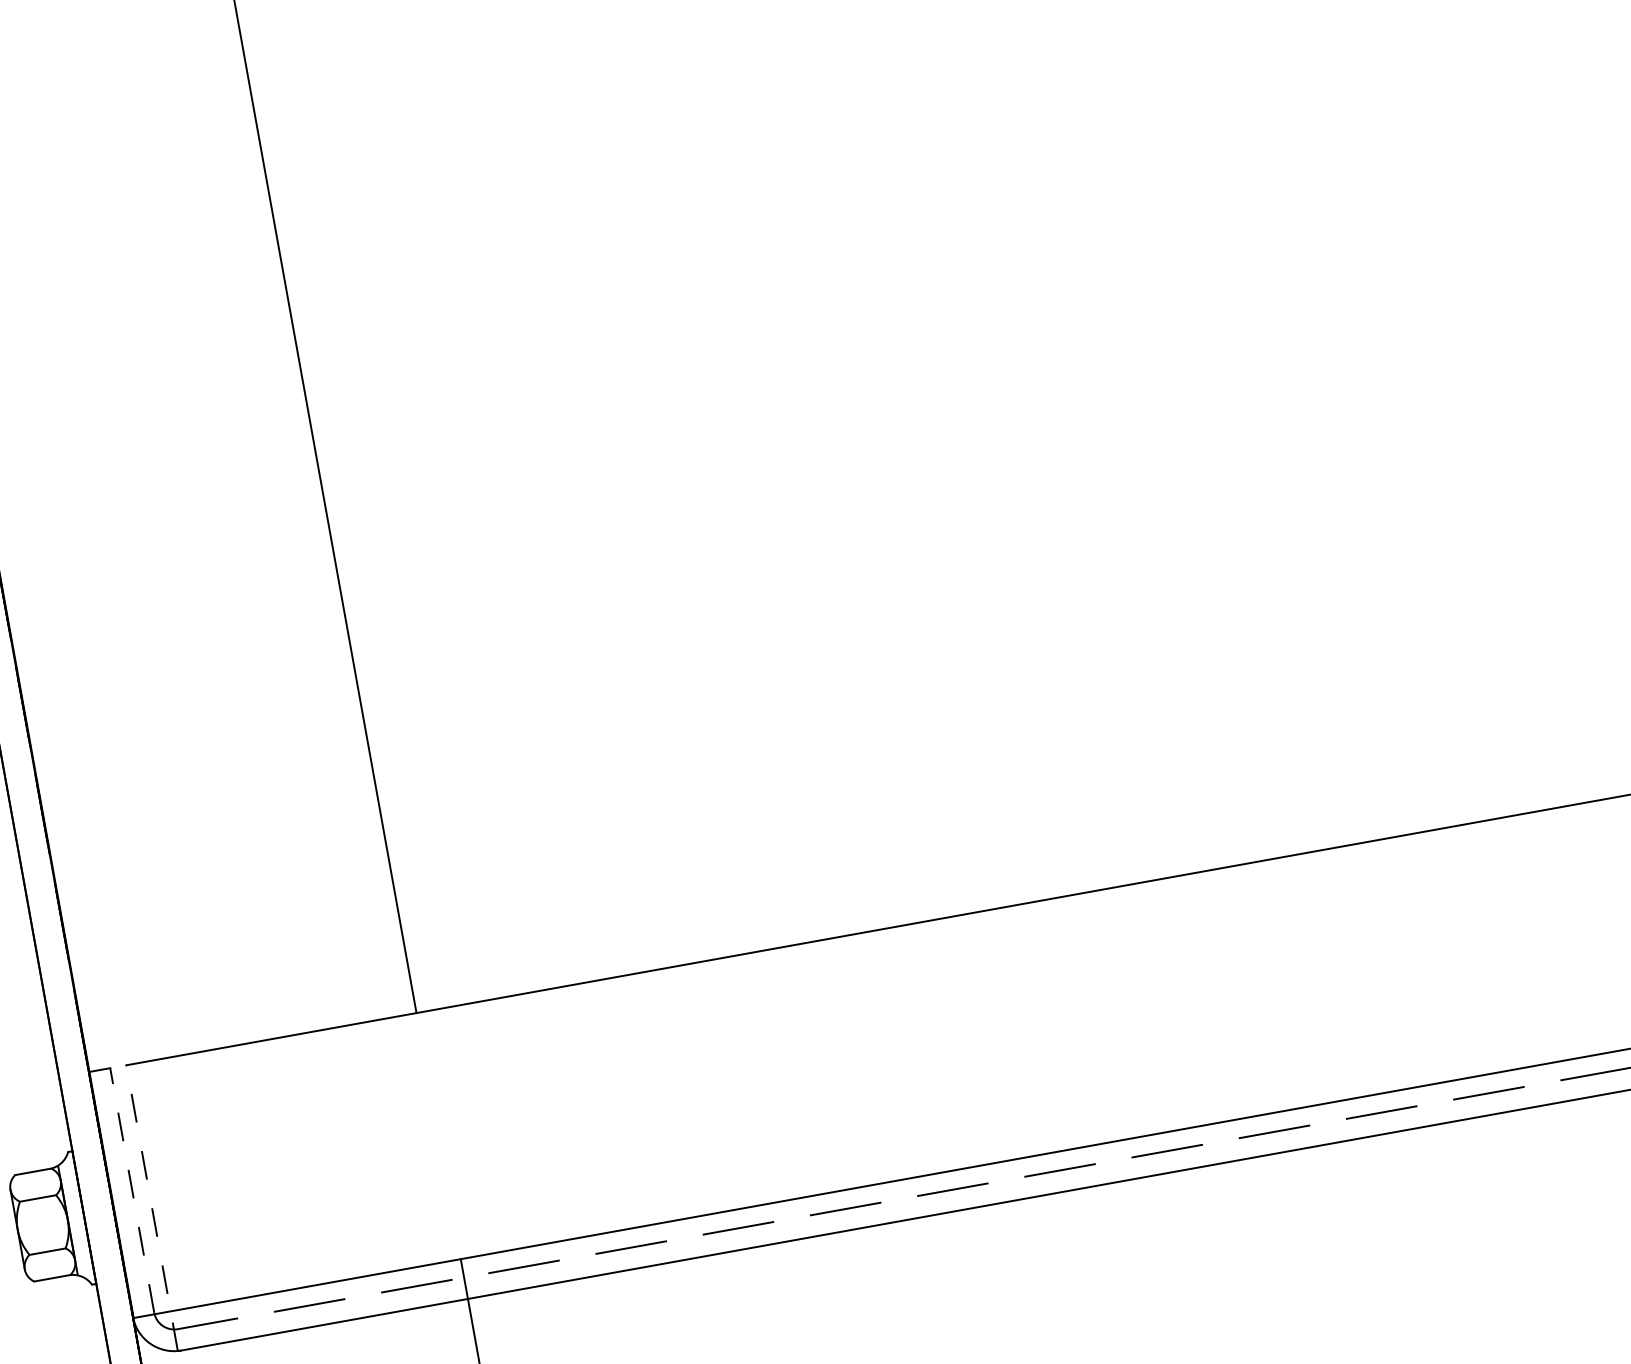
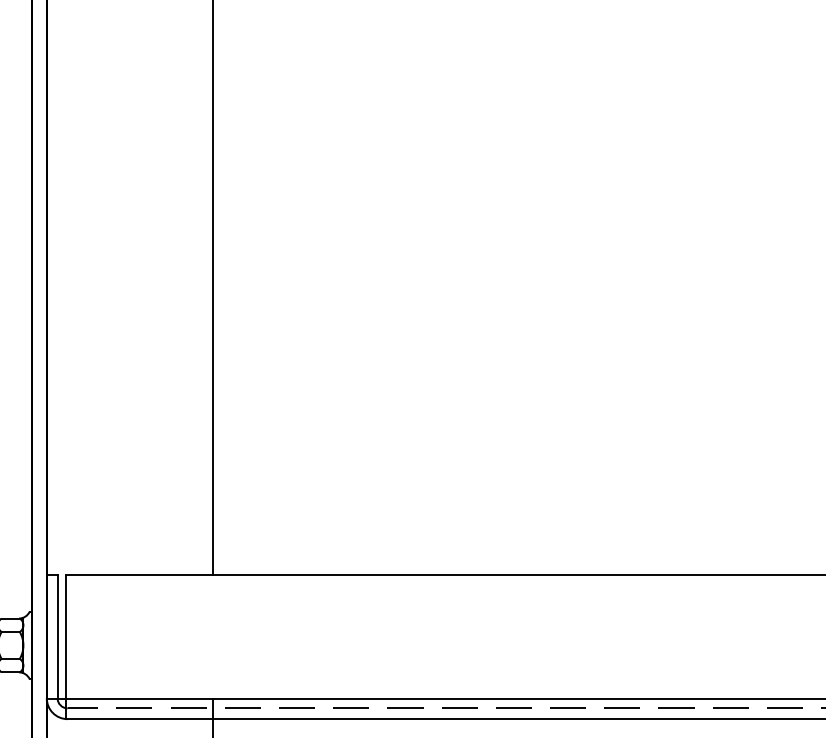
line: (132, 1190) -> (57, 636), dashed -> solid
line: (151, 1207) -> (65, 646), dashed -> solid

